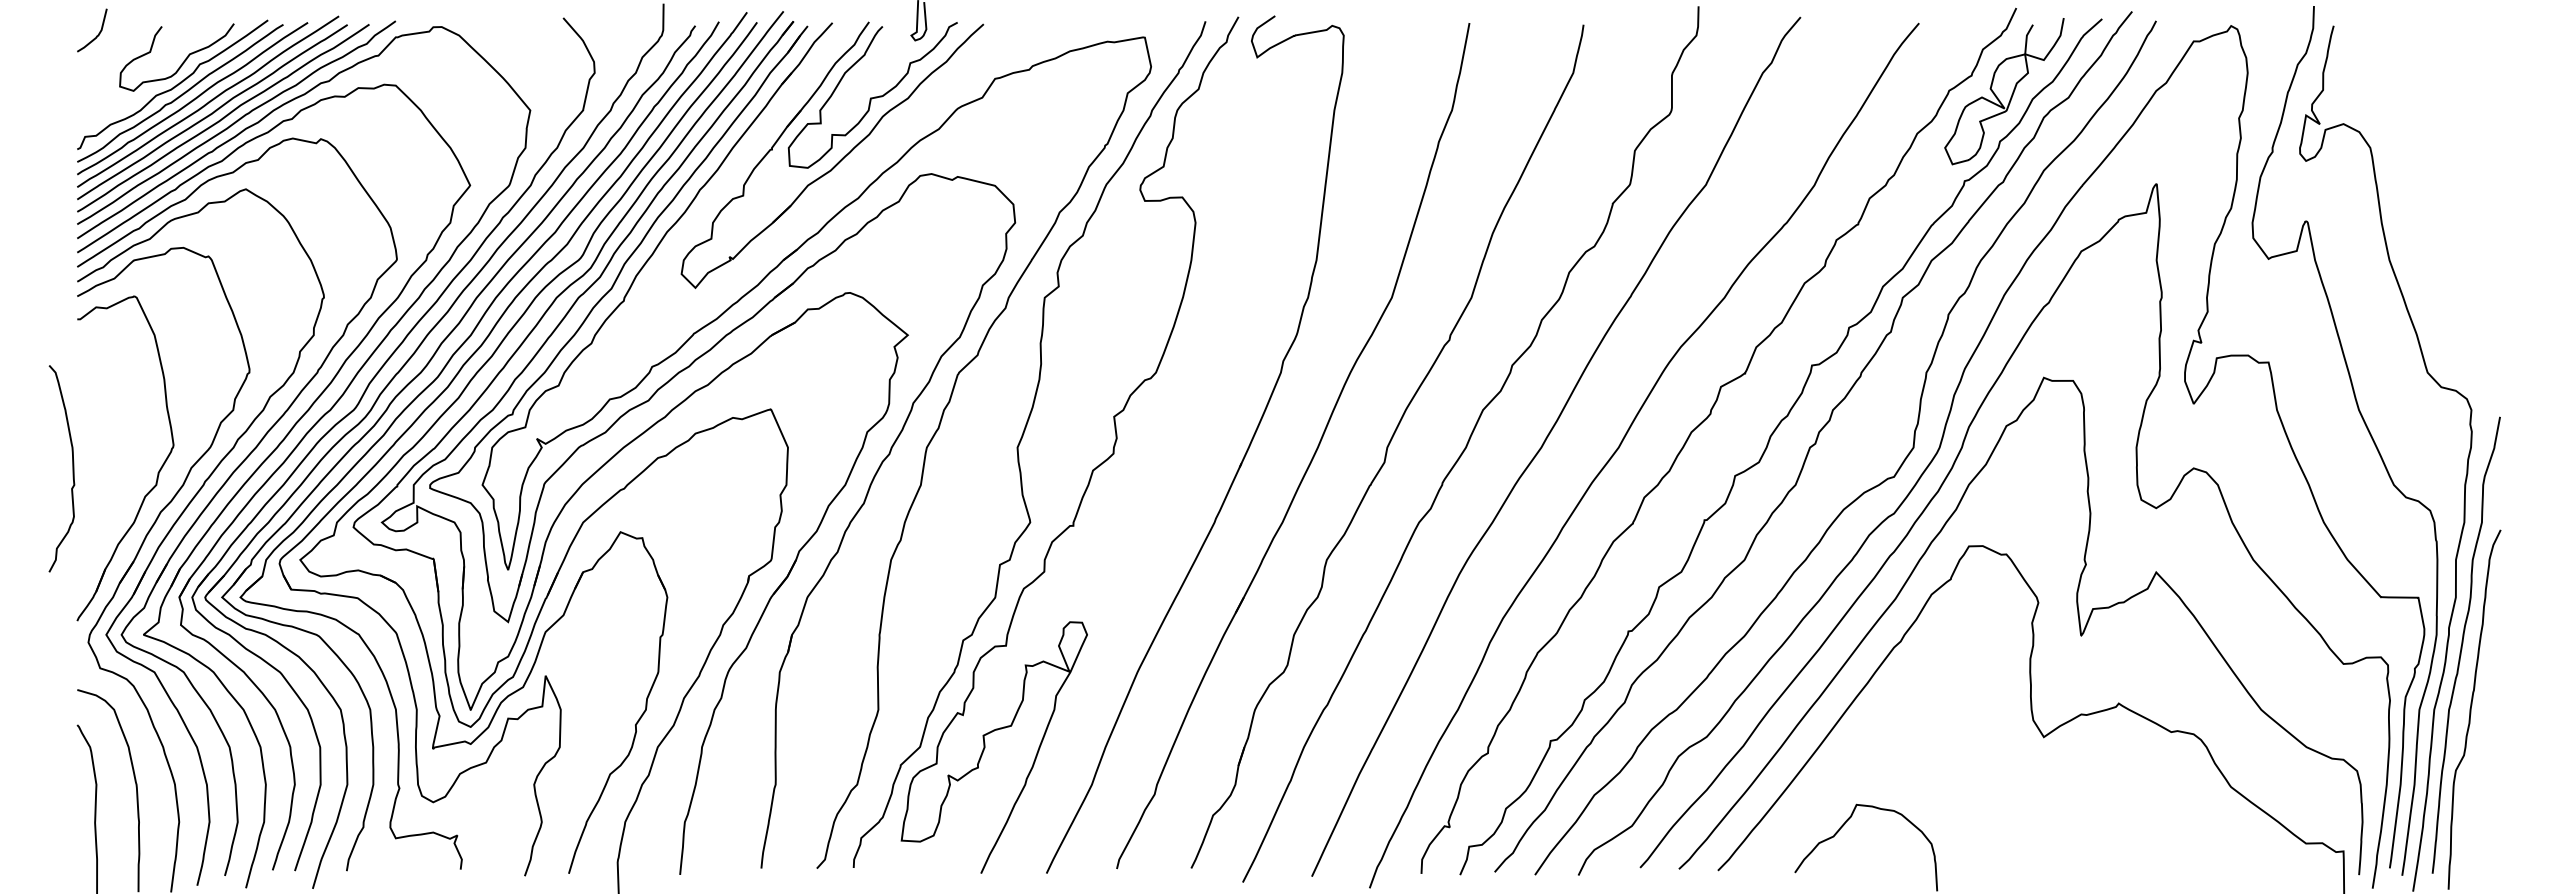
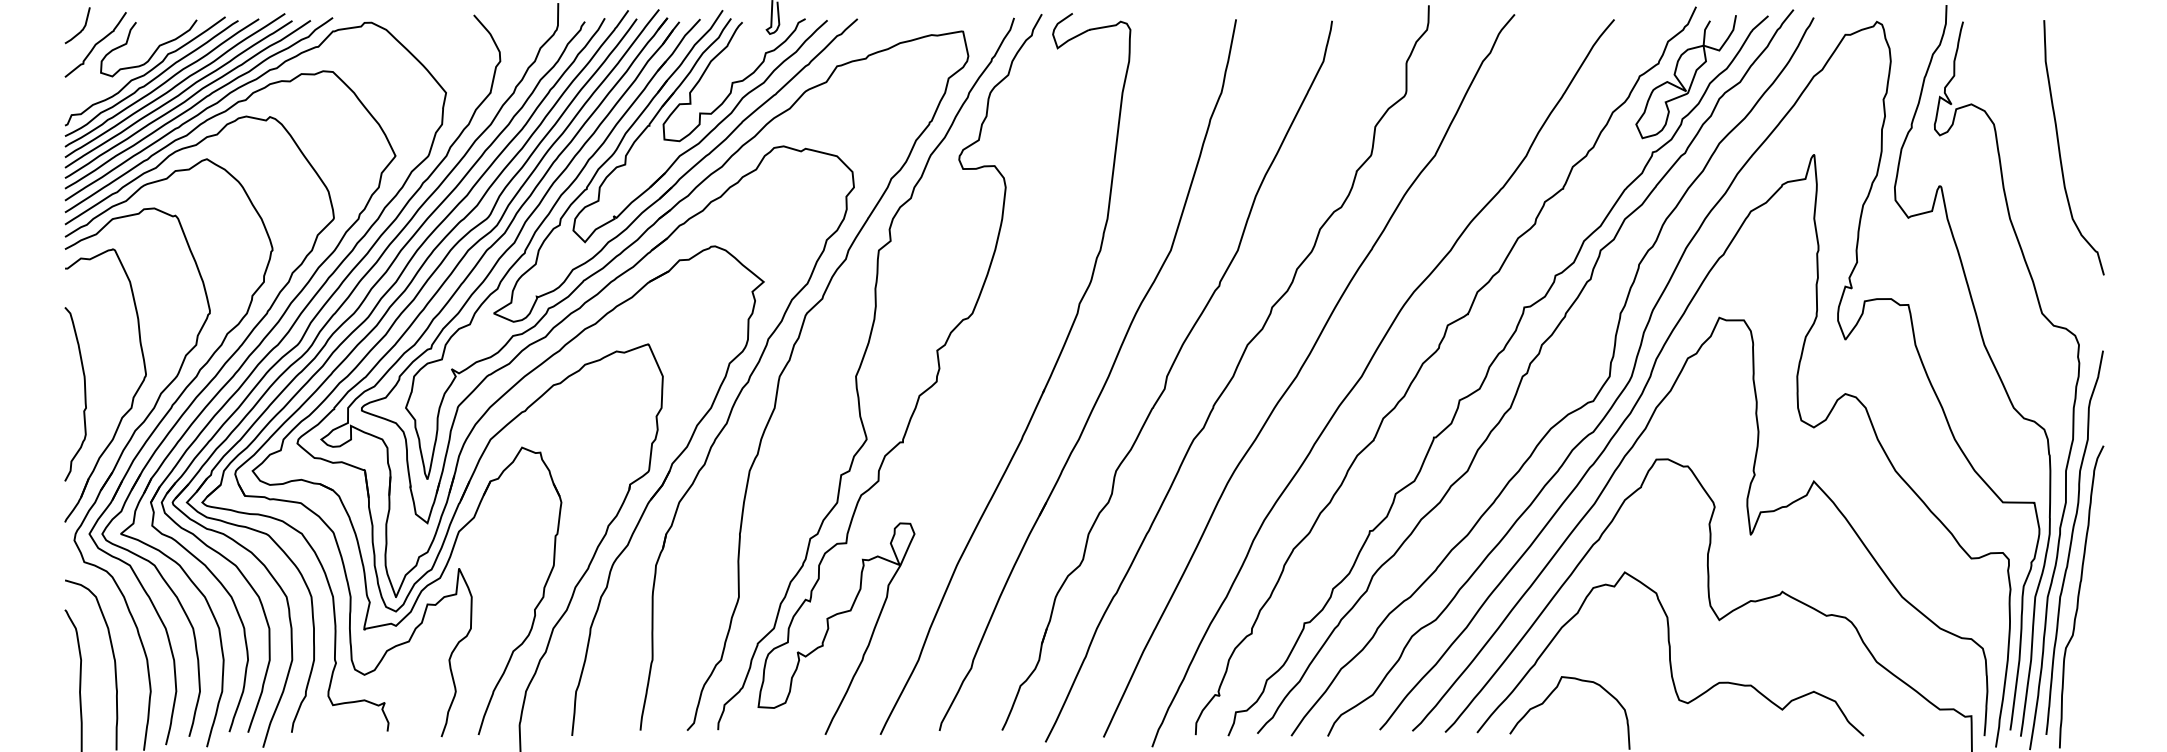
curve: (113, 53) -> (95, 44), added
curve: (2449, 180) -> (2060, 151), added
part: (812, 207) -> (683, 174), added
curve: (72, 468) -> (84, 394), moved
curve: (1985, 777) -> (1670, 654), added

